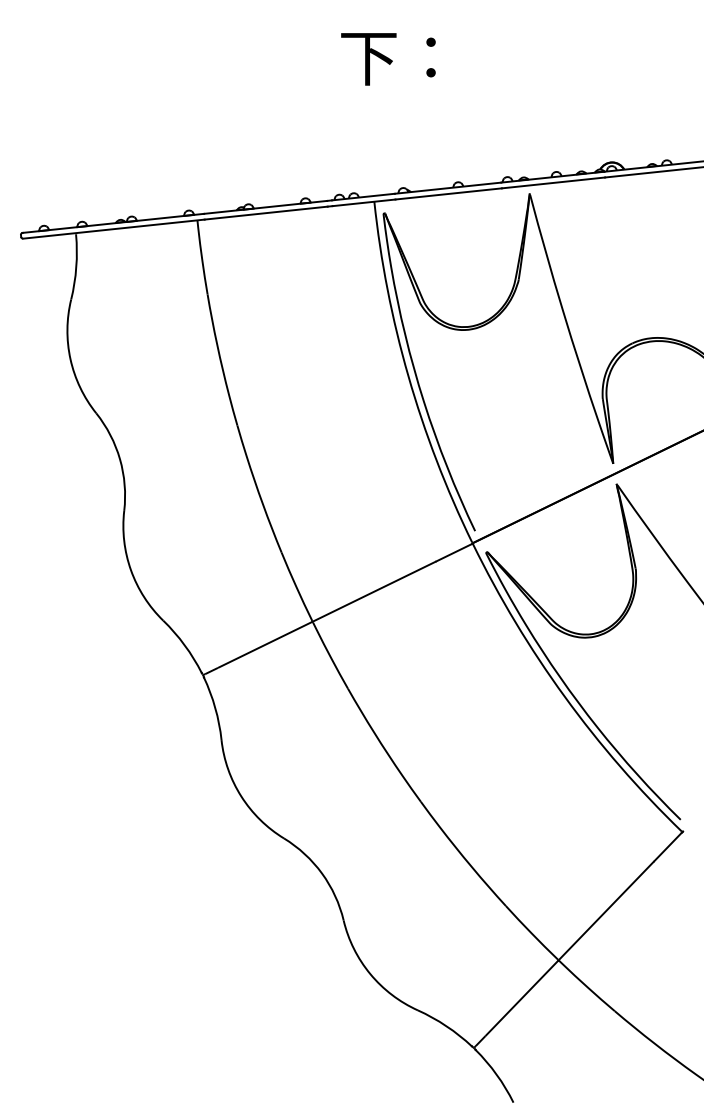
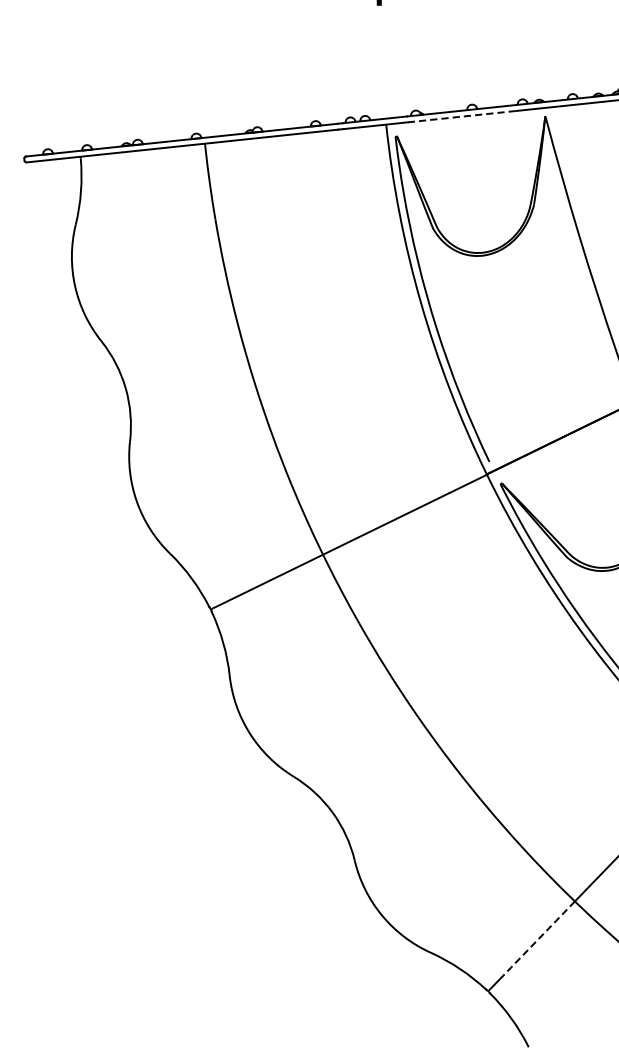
line: (448, 193) -> (462, 116), solid -> dashed
line: (522, 998) -> (537, 940), solid -> dashed

